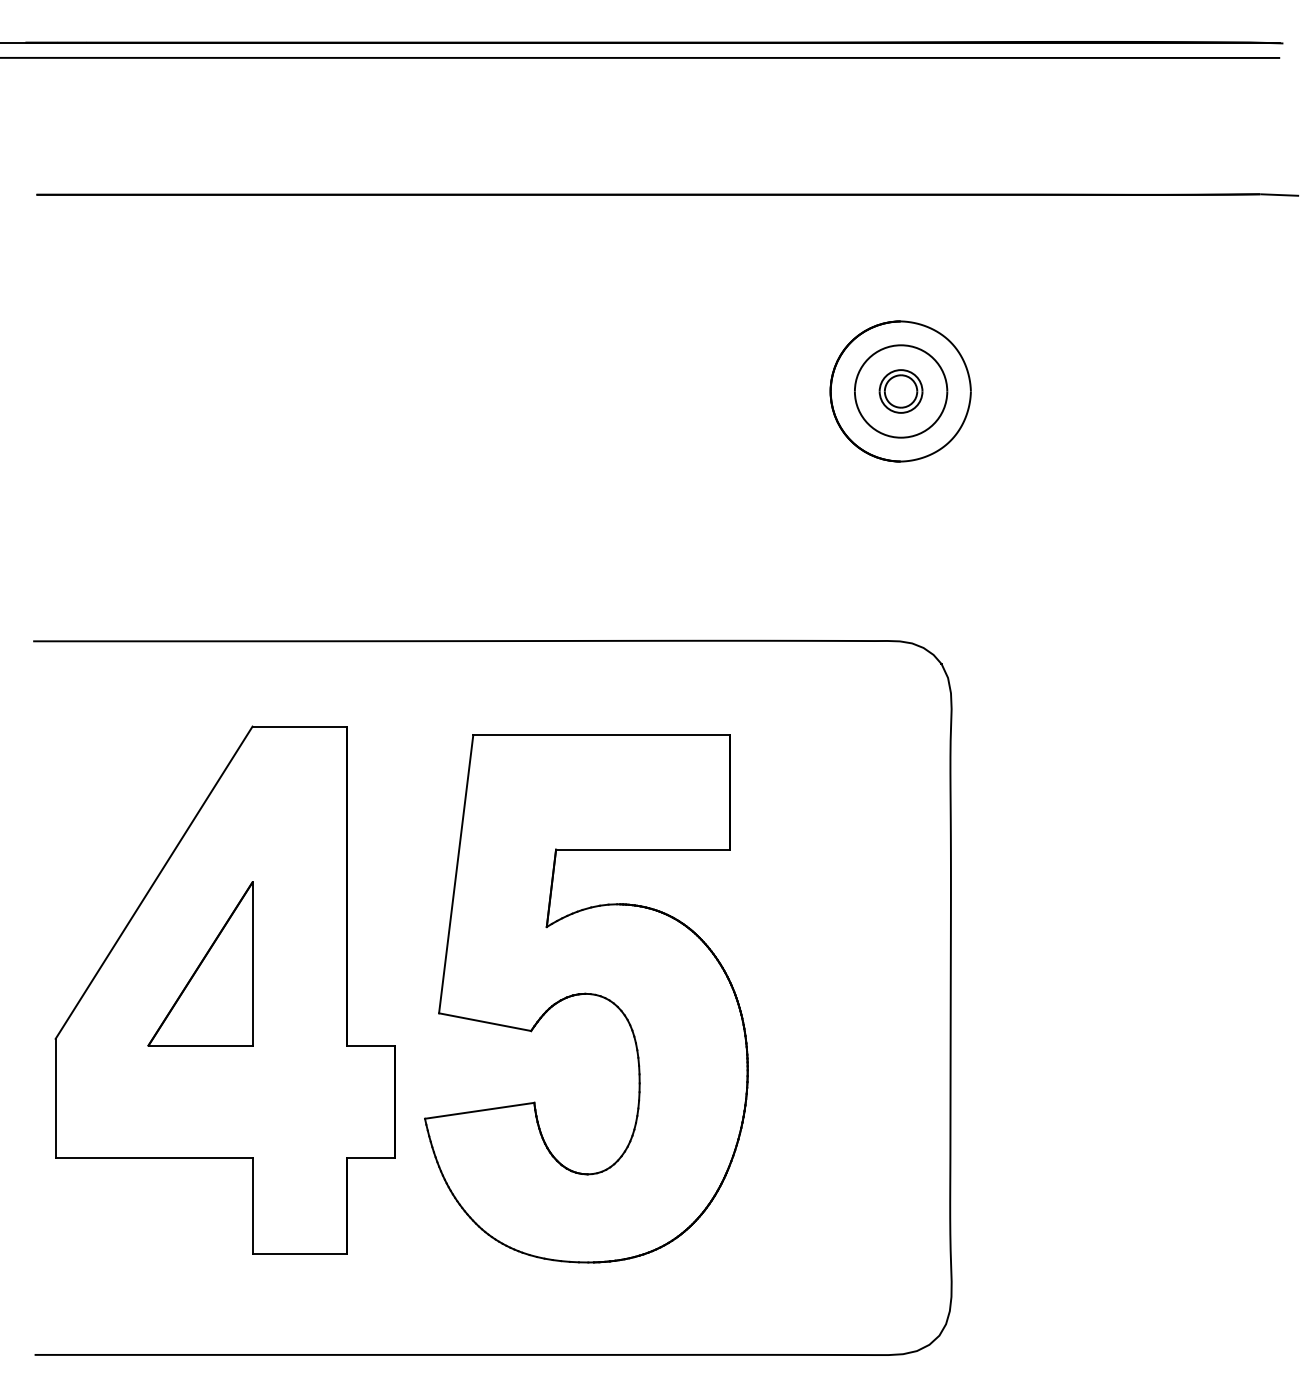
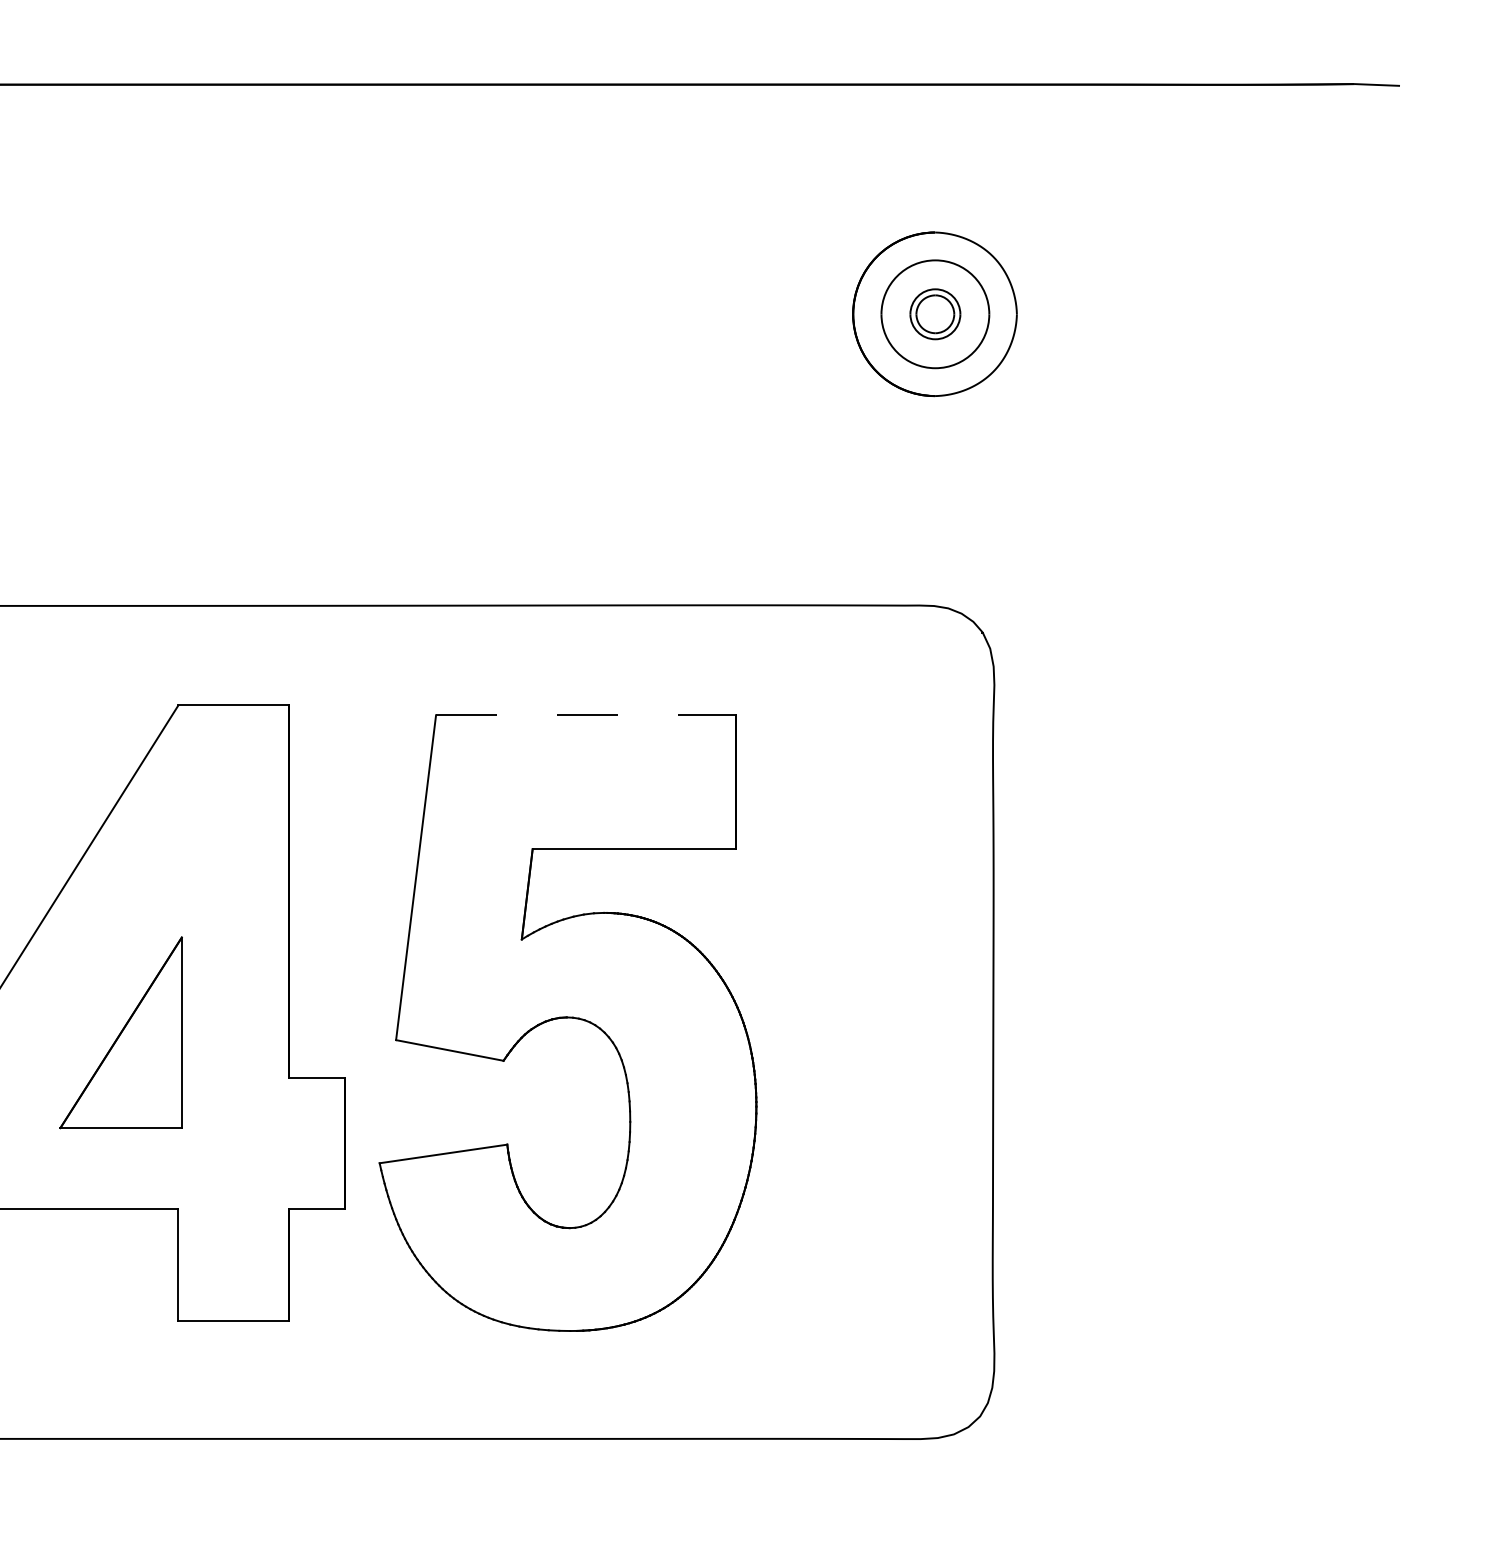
line: (602, 735) -> (586, 715), solid -> dashed
part: (200, 963) -> (121, 1032), moved

